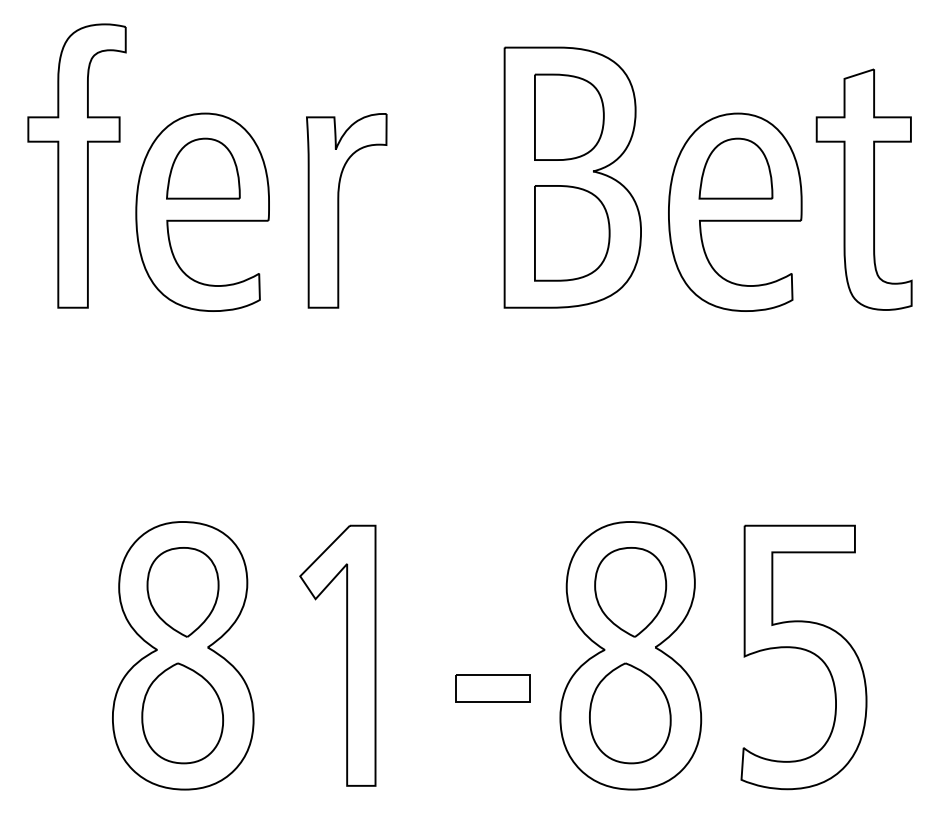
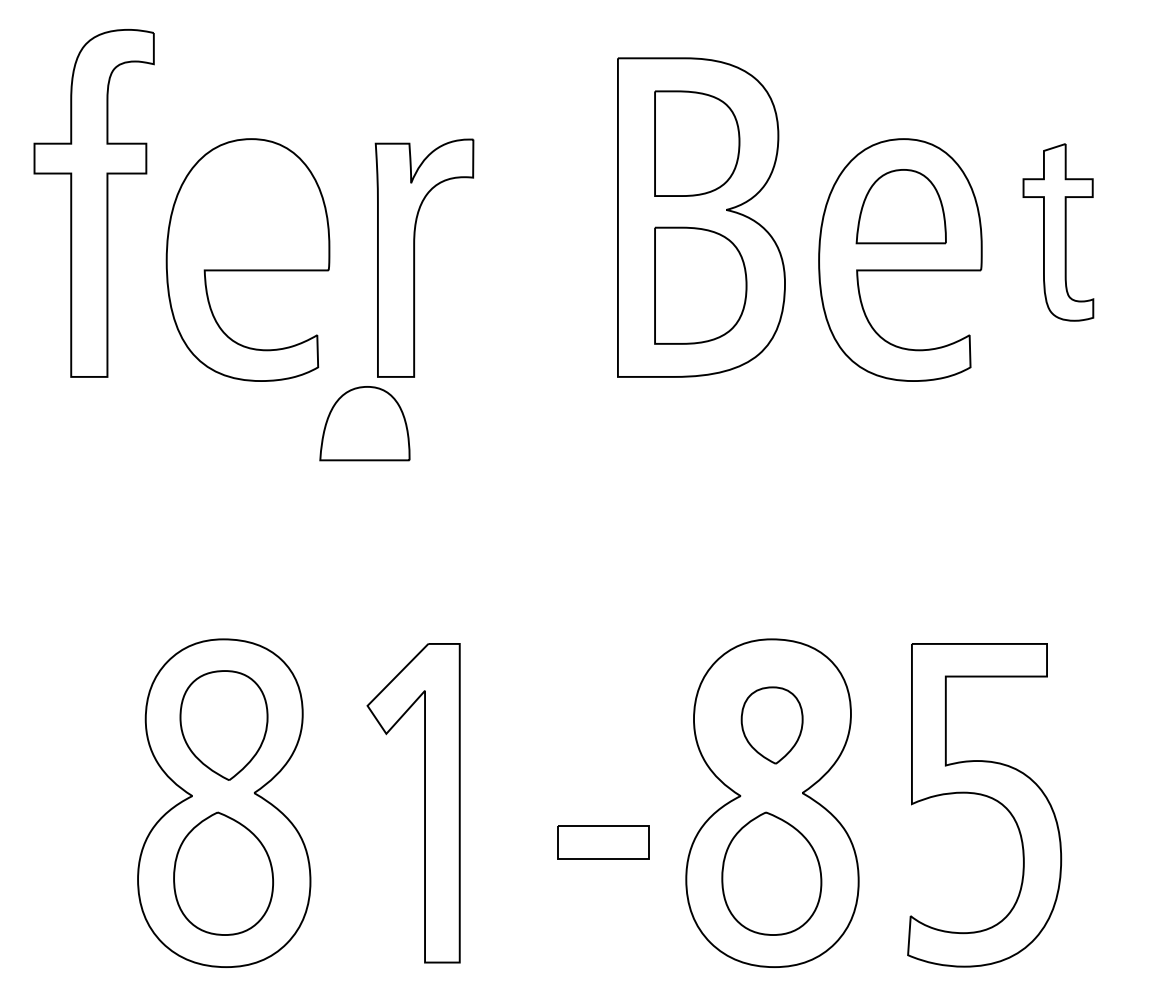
part: (203, 168) -> (364, 423), moved
part: (864, 189) -> (1058, 232), size x0.6
part: (630, 592) -> (771, 725), size x0.7

